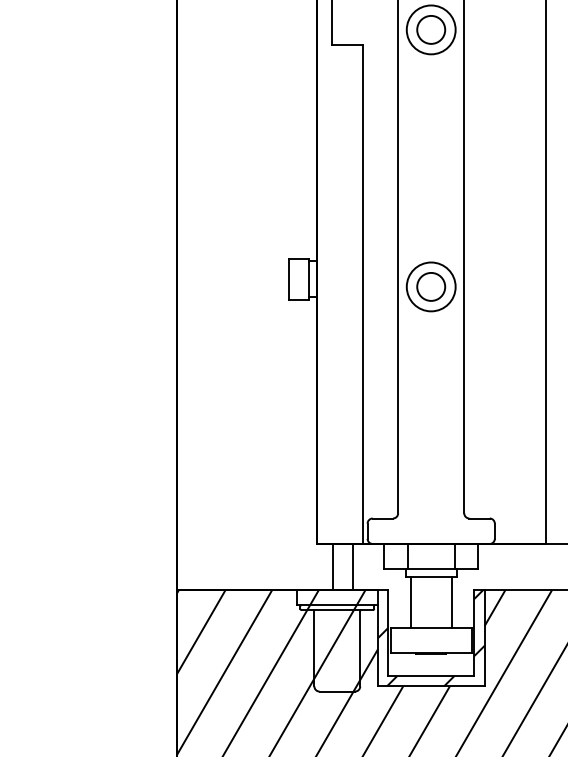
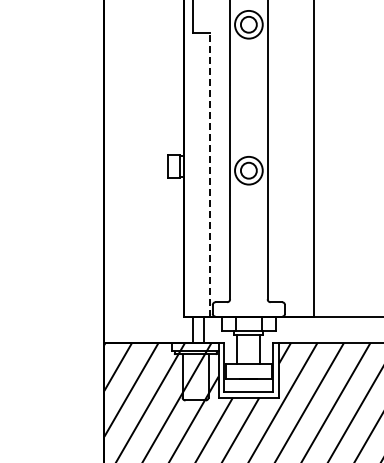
line: (361, 295) -> (209, 175), solid -> dashed
hatch: (430, 636) -> (248, 369), removed

